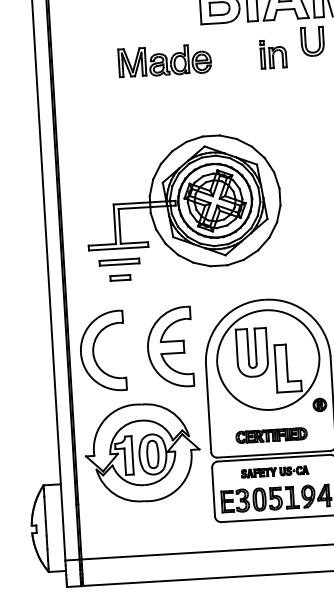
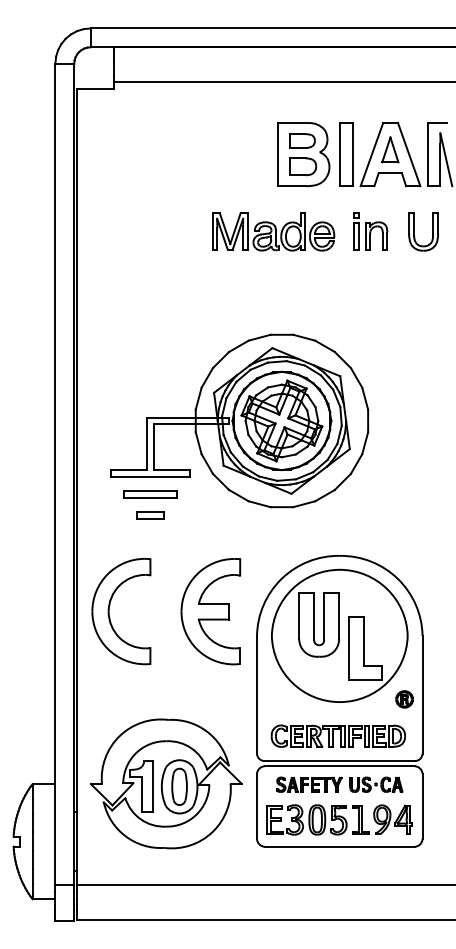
part: (305, 41) -> (414, 231), moved
part: (164, 60) -> (273, 231), moved
part: (271, 435) -> (337, 735), size x1.43
part: (142, 452) -> (165, 783), moved
part: (274, 471) -> (339, 784), size x1.43

